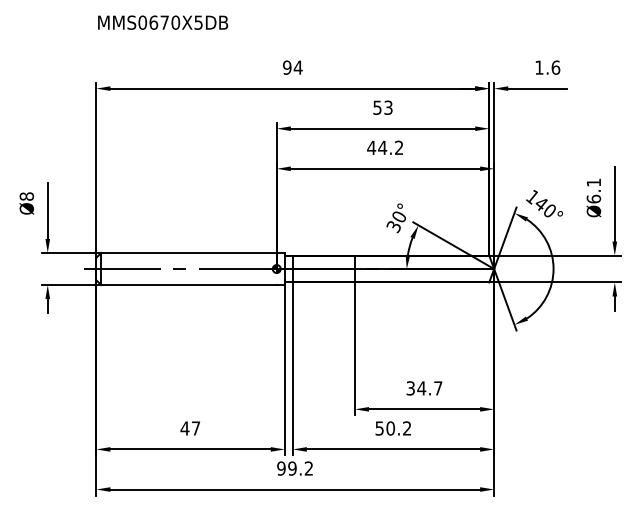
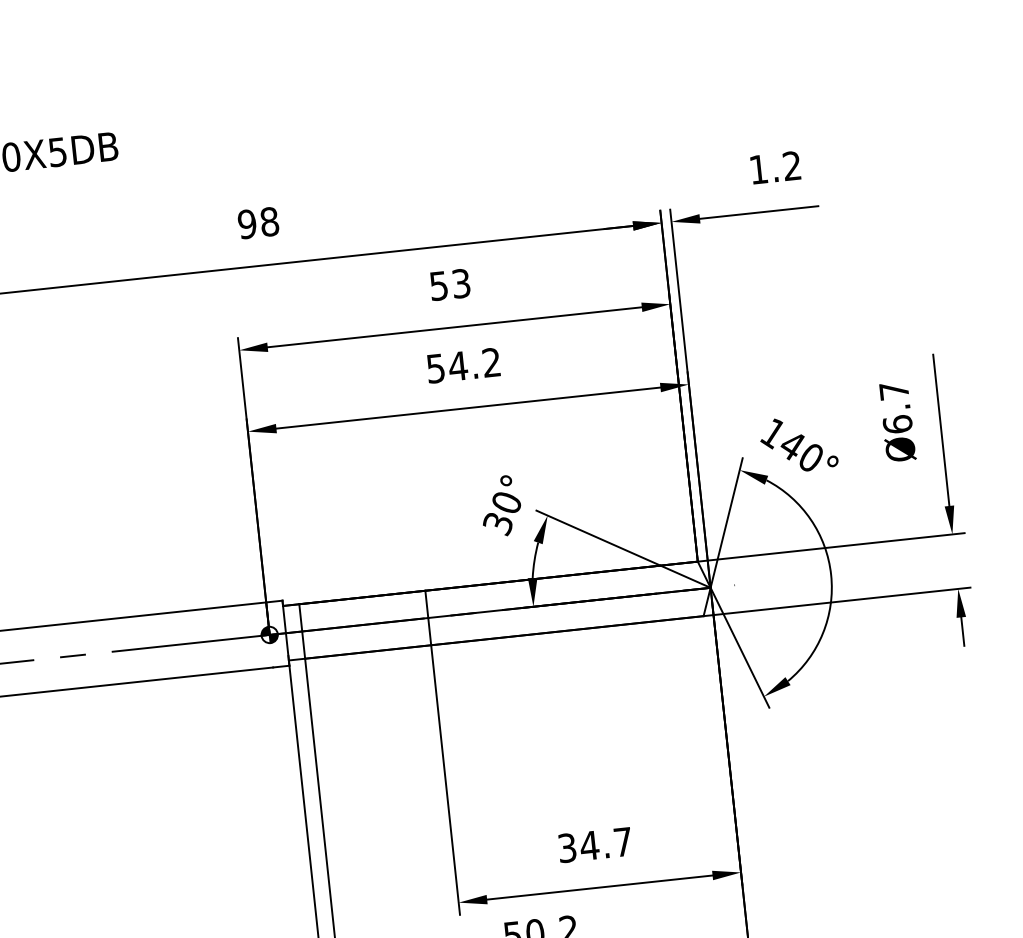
text: (297, 67) -> (268, 221), 94 -> 98
text: (555, 67) -> (791, 165), 1.6 -> 1.2
text: (371, 147) -> (435, 367), 44.2 -> 54.2
text: (593, 182) -> (893, 390), Ø6.1 -> Ø6.7

